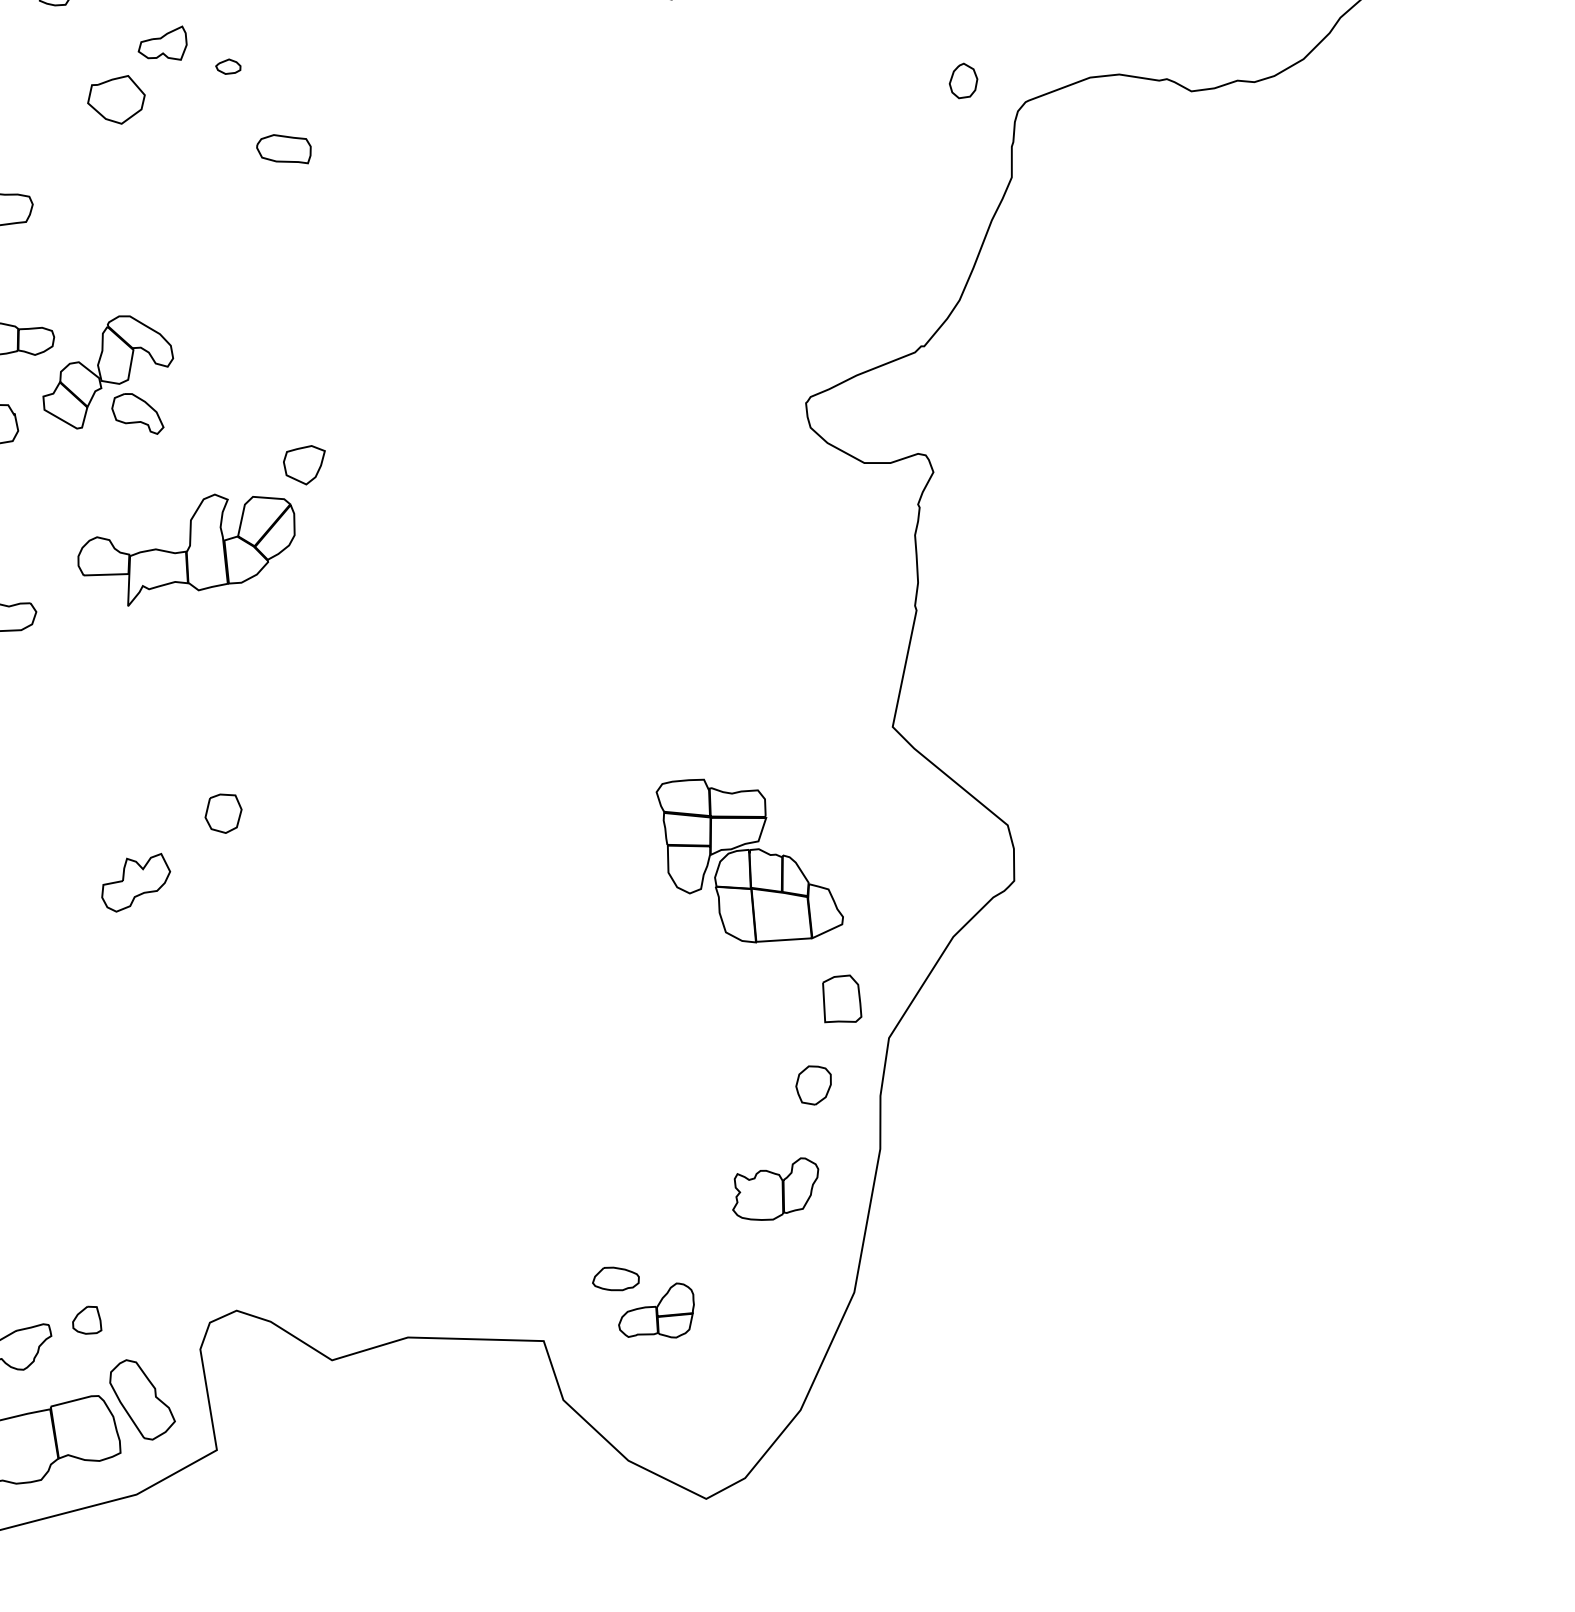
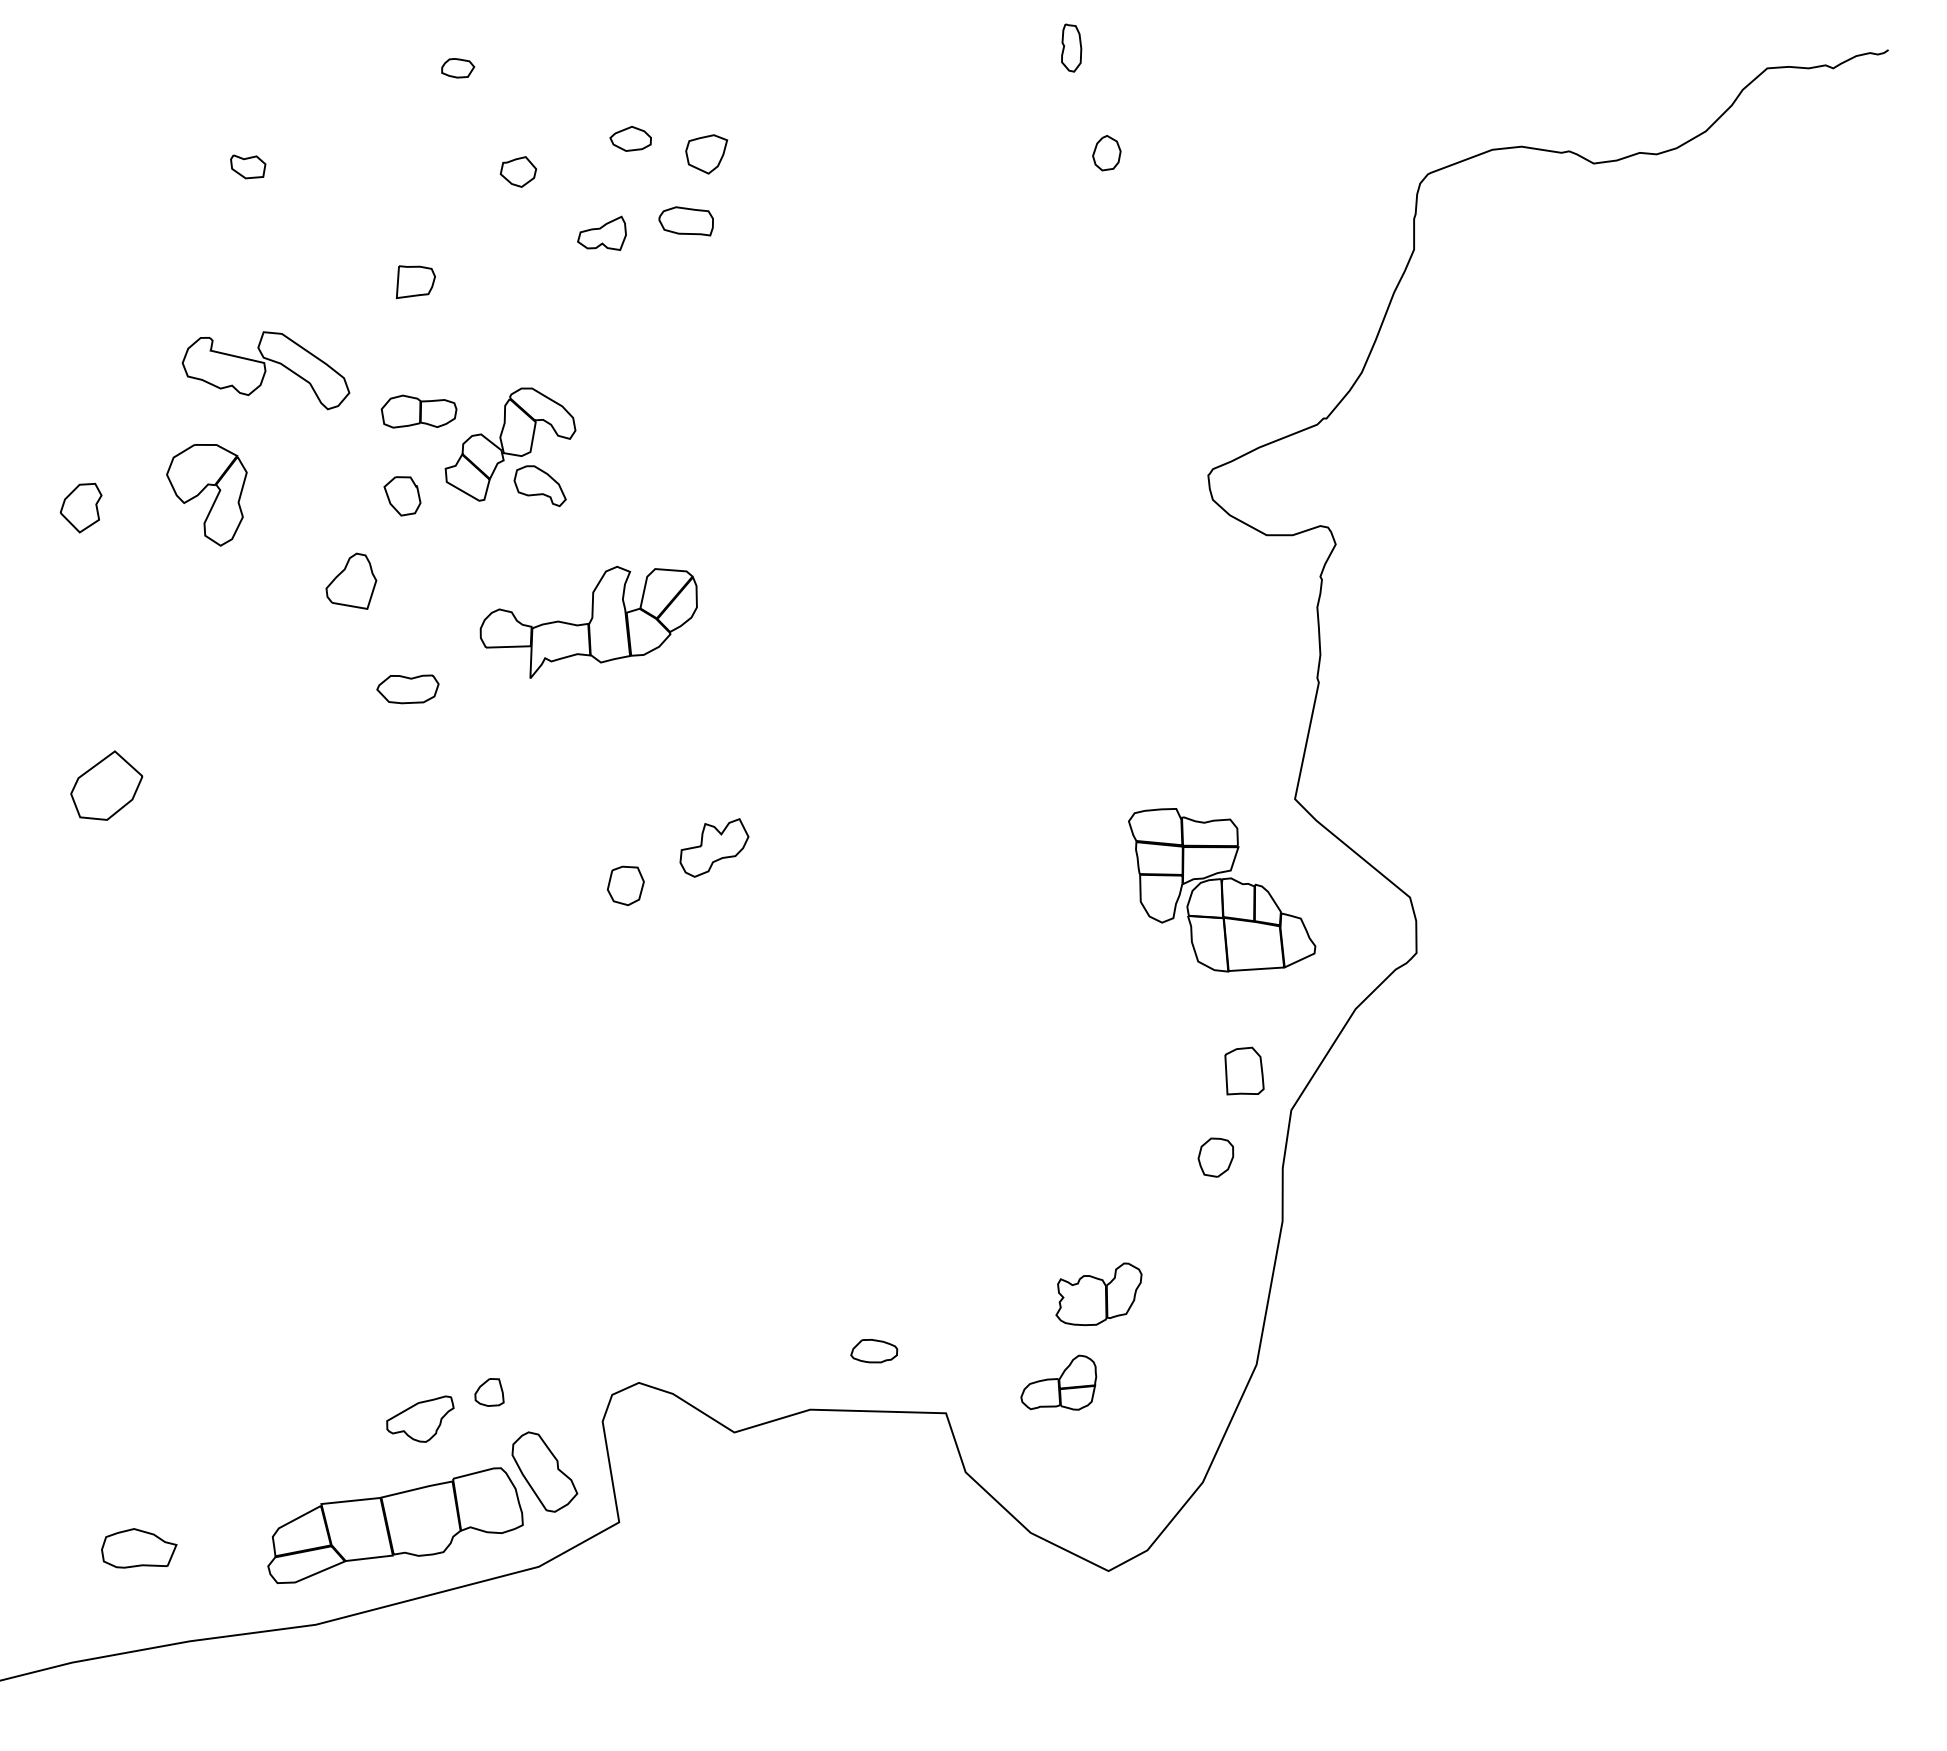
part: (162, 42) -> (601, 232), moved
part: (228, 66) -> (630, 138), size x1.67
part: (963, 81) -> (1106, 153), moved
part: (115, 99) -> (517, 171), size x0.62
part: (304, 465) -> (706, 154), moved
part: (750, 861) -> (1222, 890), moved
part: (136, 882) -> (714, 847), moved
part: (775, 1189) -> (1098, 1294), moved
part: (616, 1279) -> (874, 1351), moved

